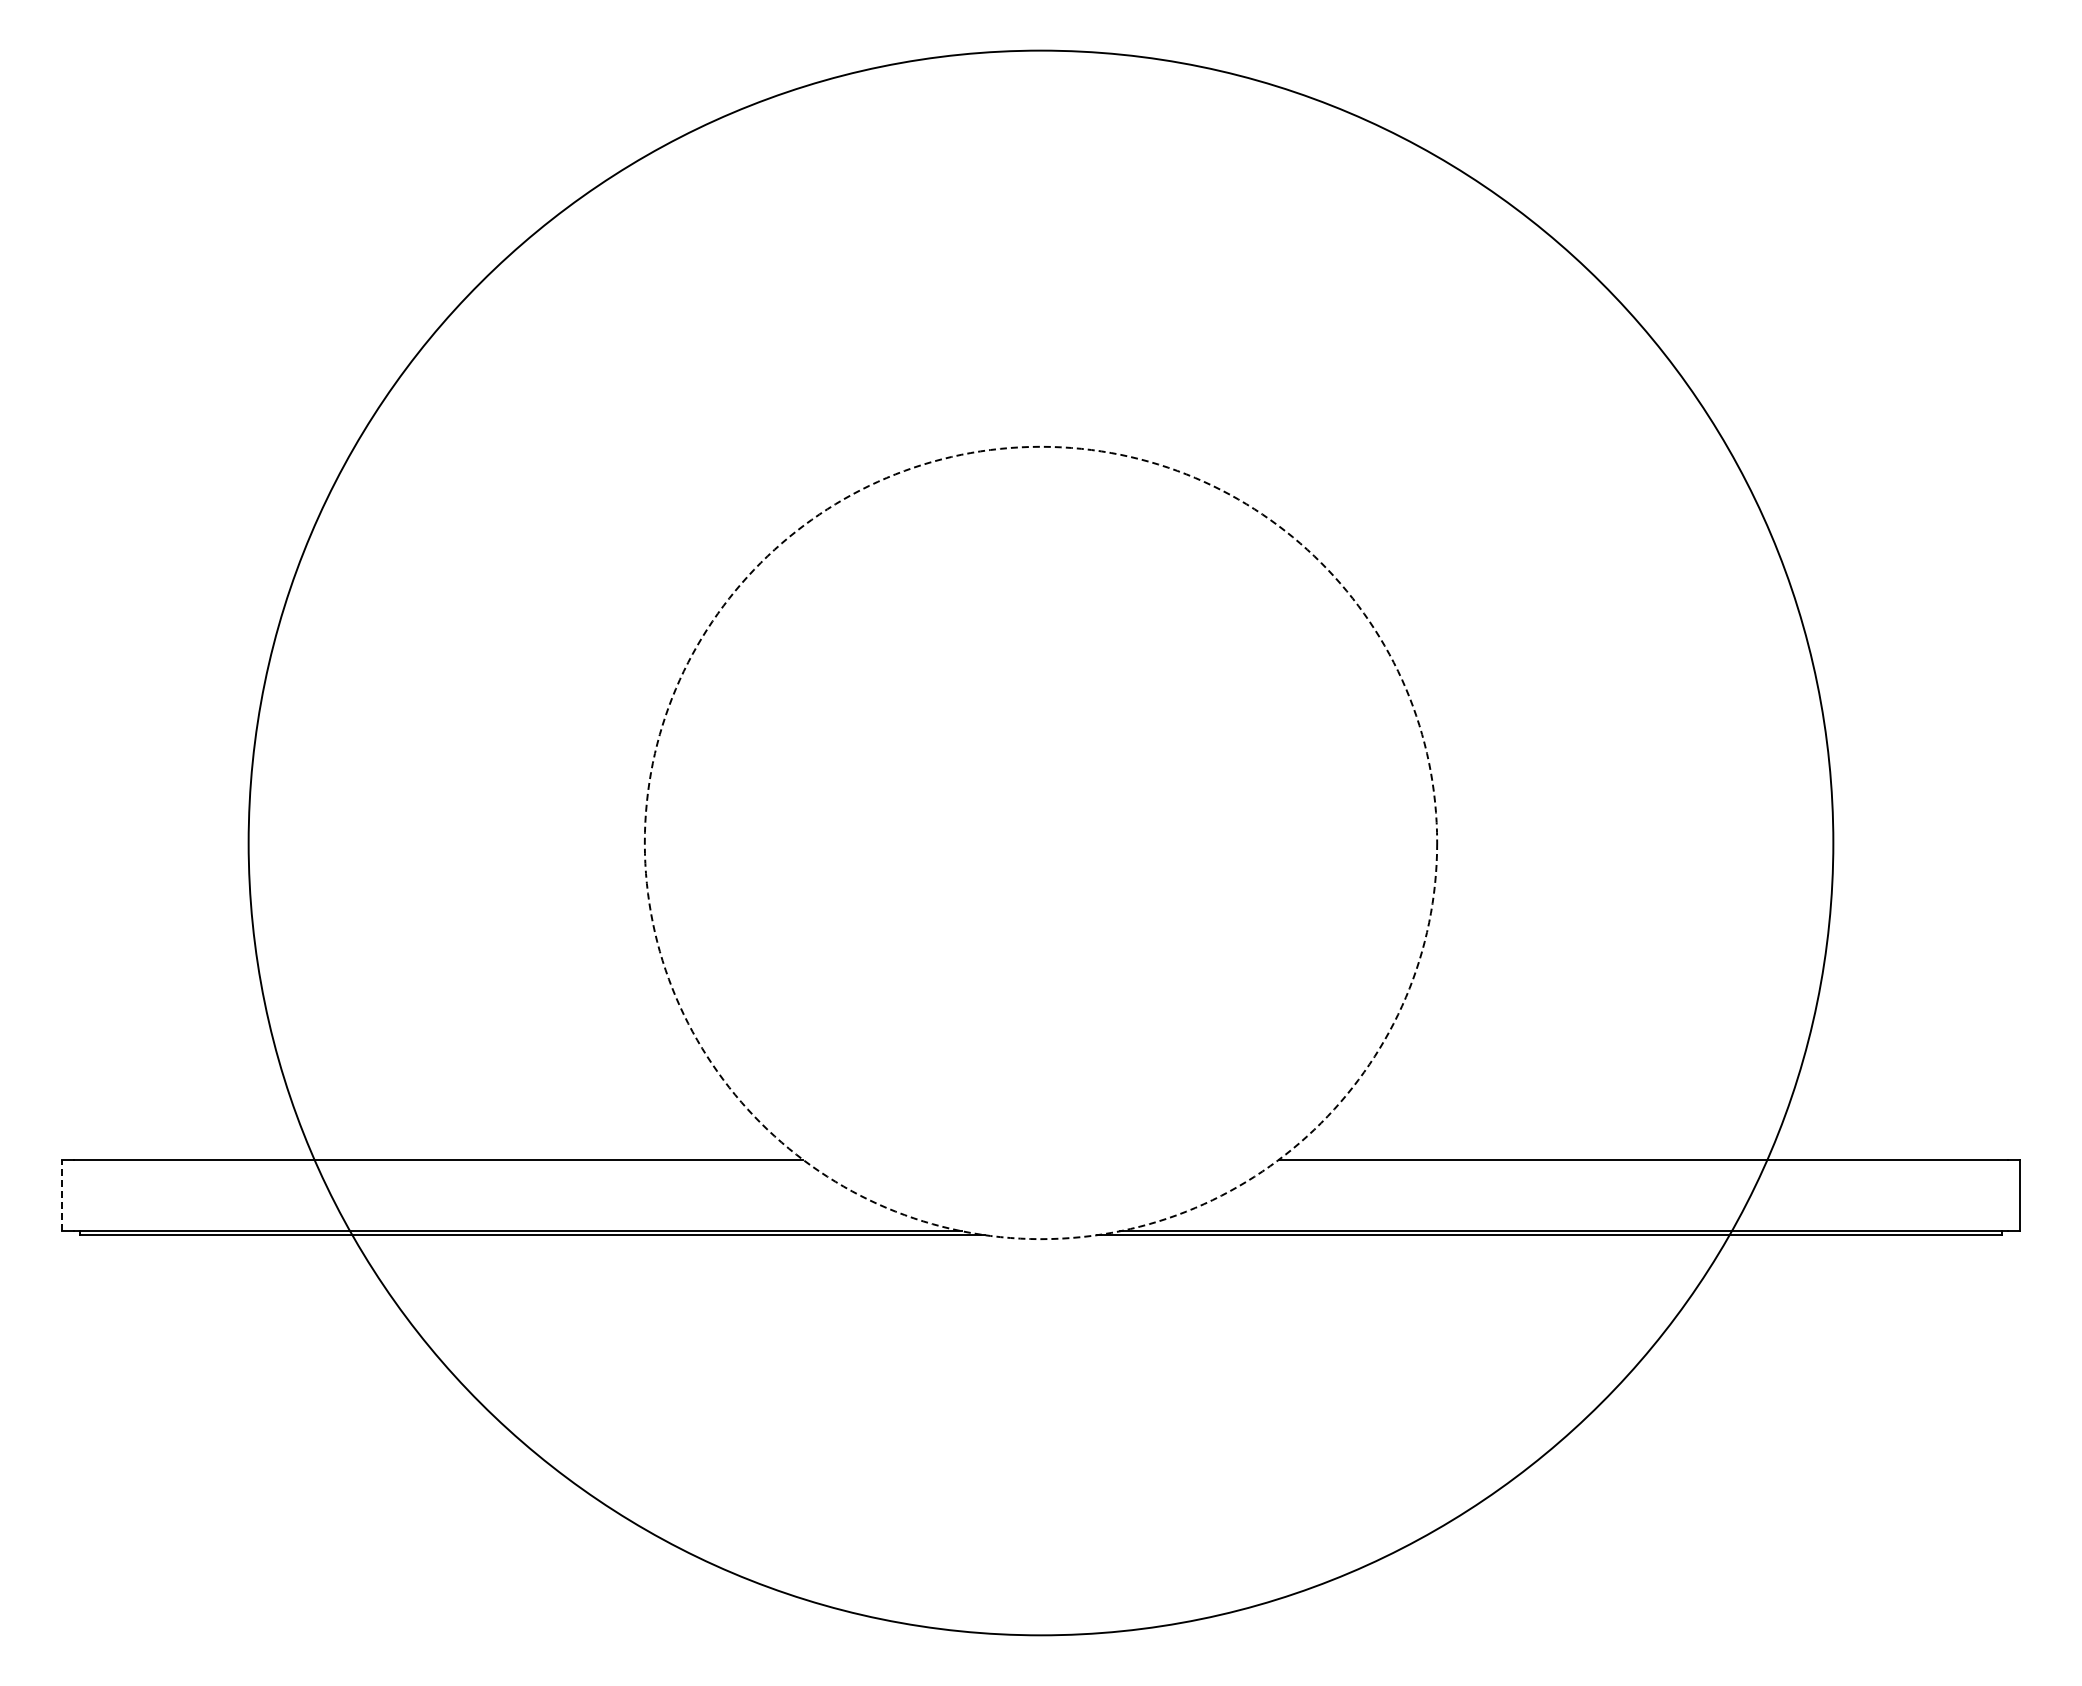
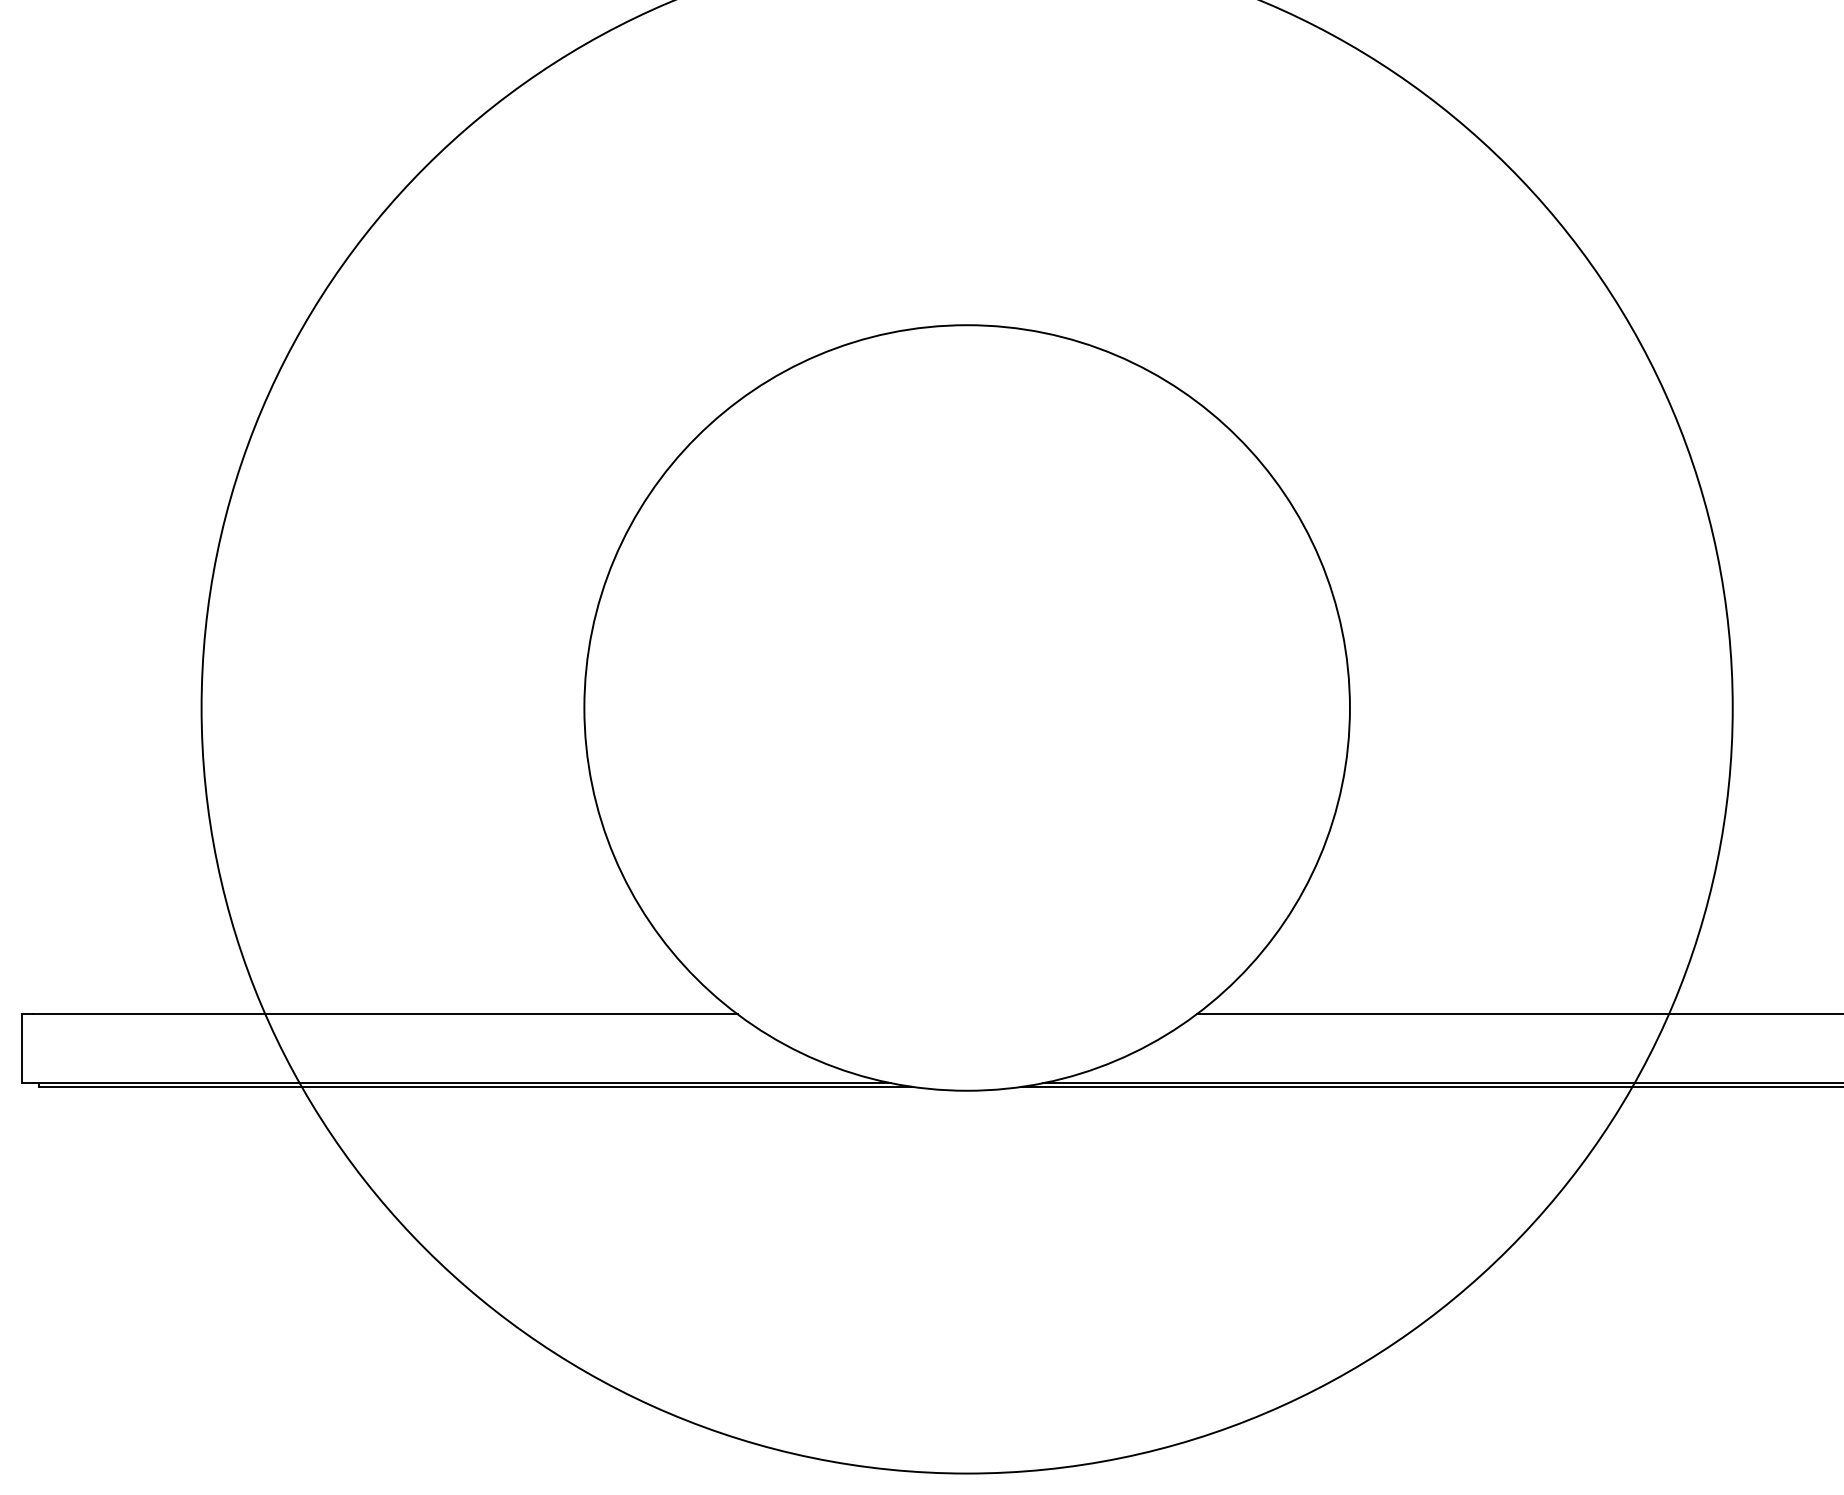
circle: (1040, 842) -> (966, 707), dashed -> solid
line: (62, 1195) -> (21, 1048), dashed -> solid

